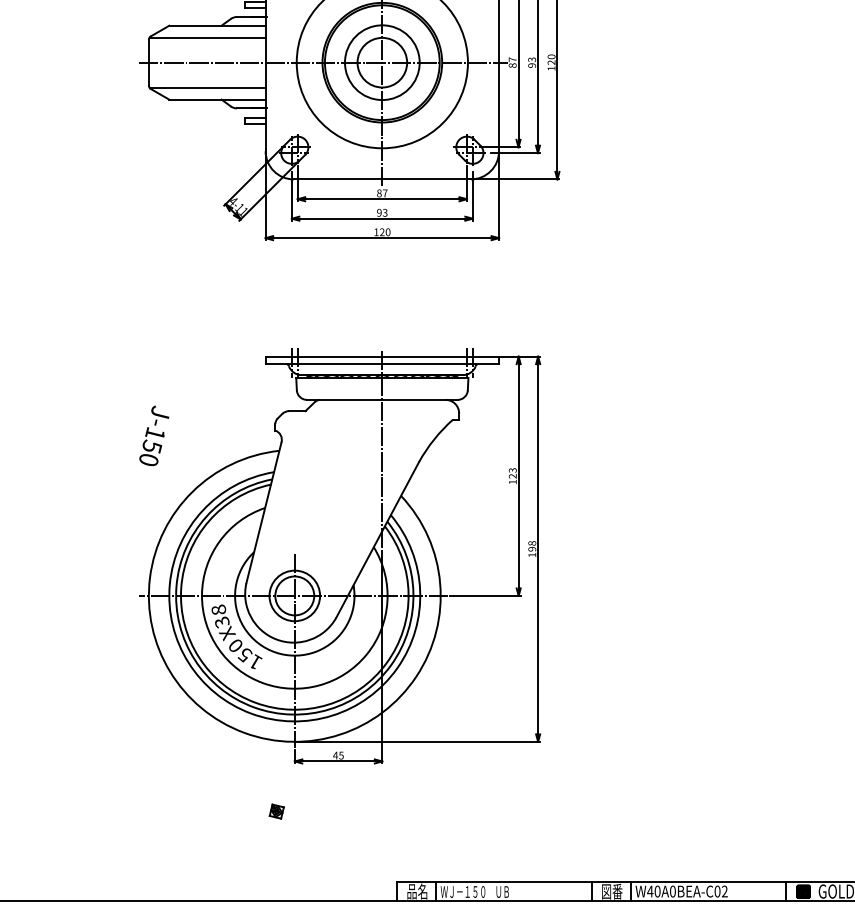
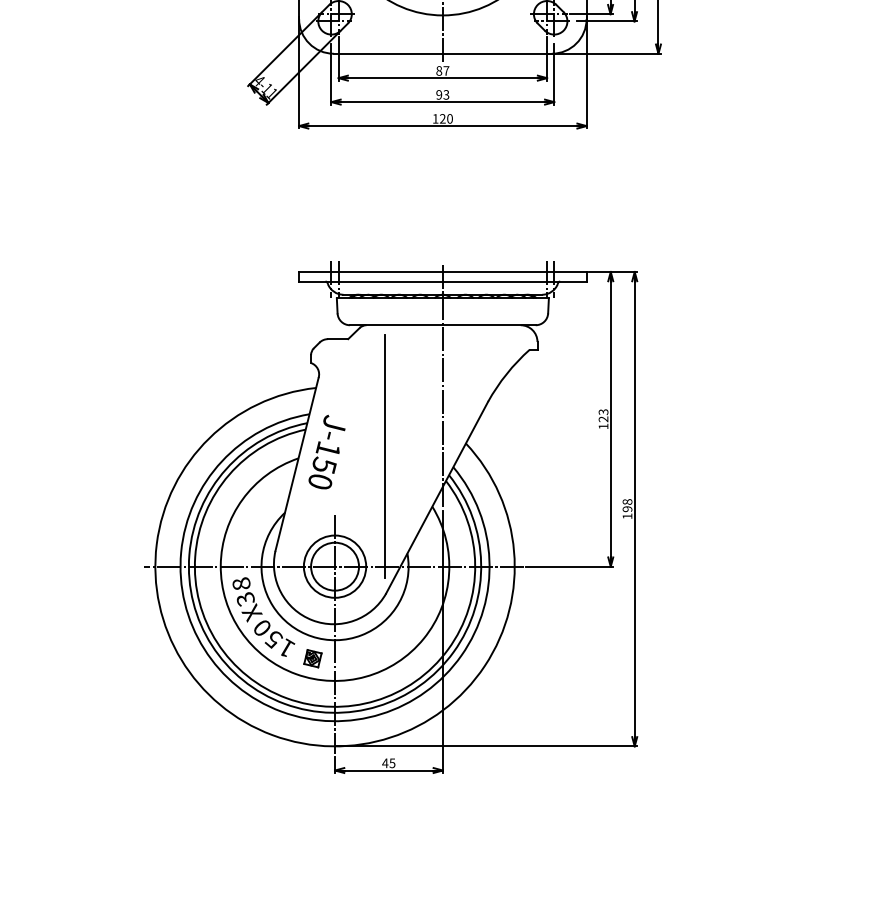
text: (154, 435) -> (327, 451), moved
line: (335, 506) -> (385, 456), added
part: (276, 811) -> (312, 658), moved

